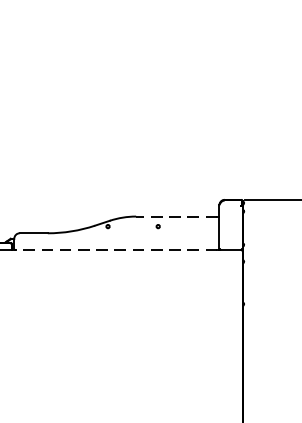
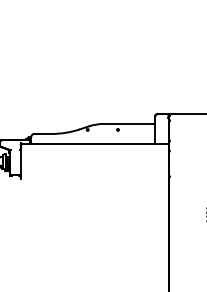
line: (175, 215) -> (128, 123), dashed -> solid
line: (115, 250) -> (92, 144), dashed -> solid

